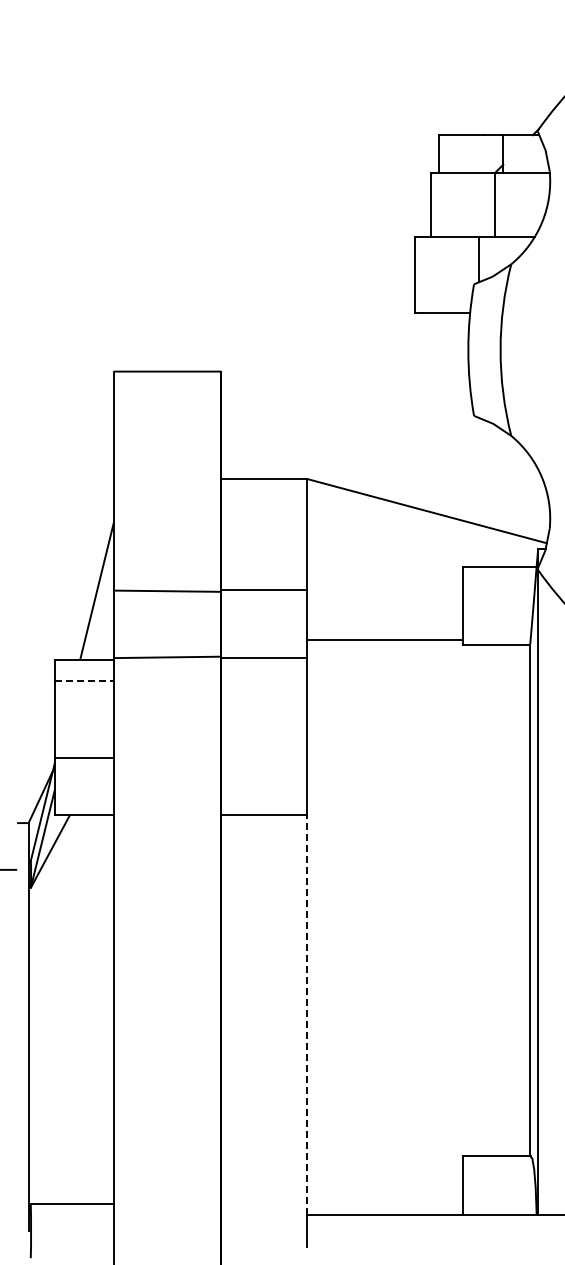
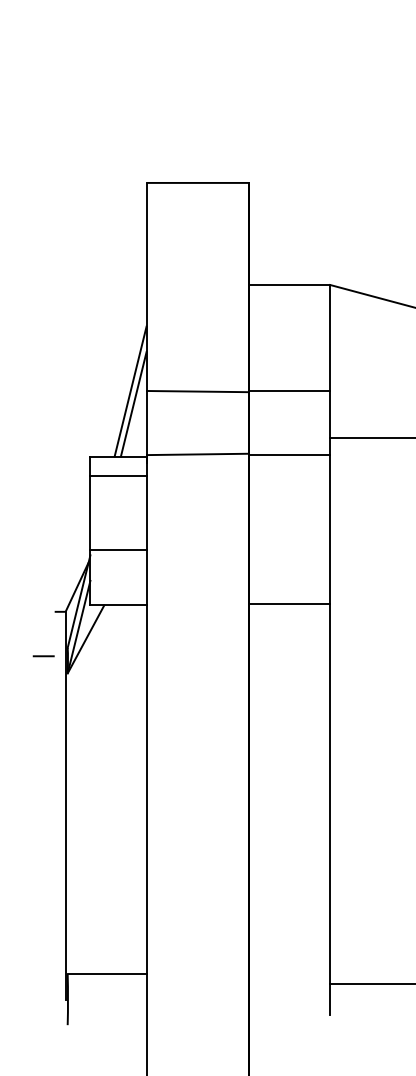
line: (99, 604) -> (132, 404), added
line: (84, 680) -> (118, 476), dashed -> solid
line: (307, 1014) -> (330, 793), dashed -> solid

